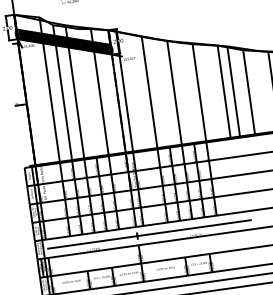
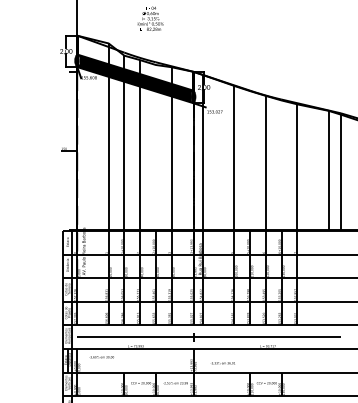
text: (165, 268) -> (223, 363), moved
text: (71, 282) -> (101, 357), moved

